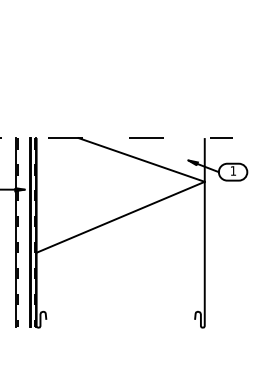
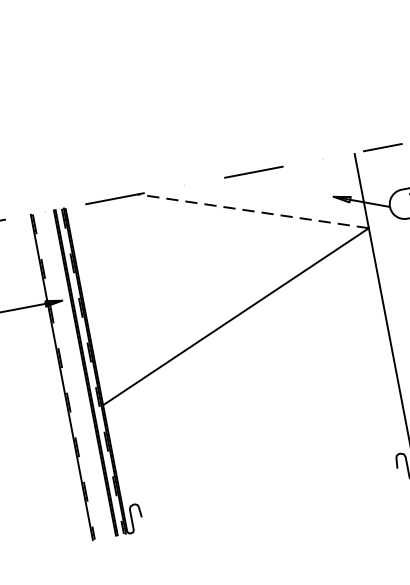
line: (141, 159) -> (252, 210), solid -> dashed

